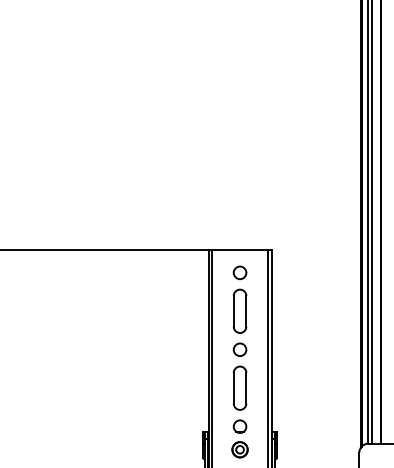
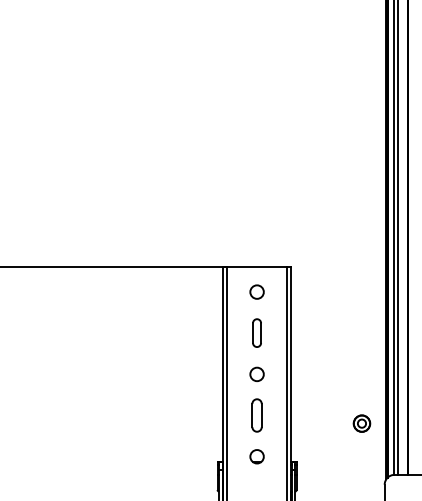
part: (239, 310) -> (256, 332), size x0.6
part: (239, 387) -> (256, 414), size x0.7
part: (239, 449) -> (361, 423), moved

